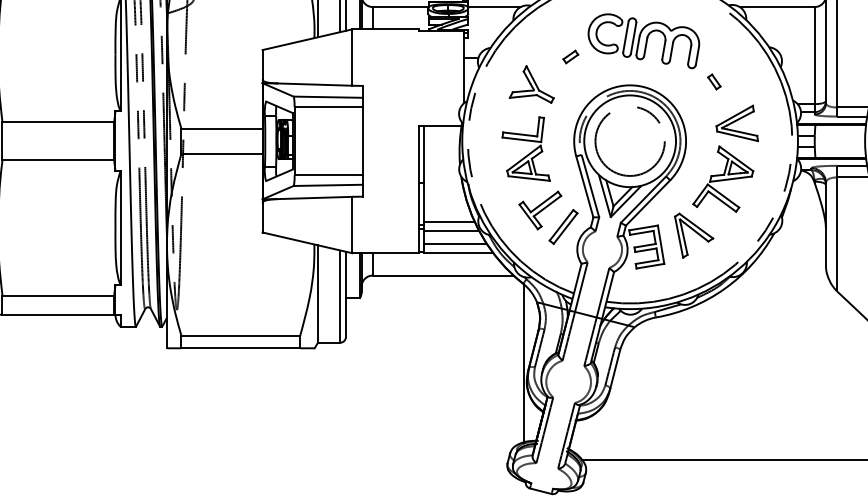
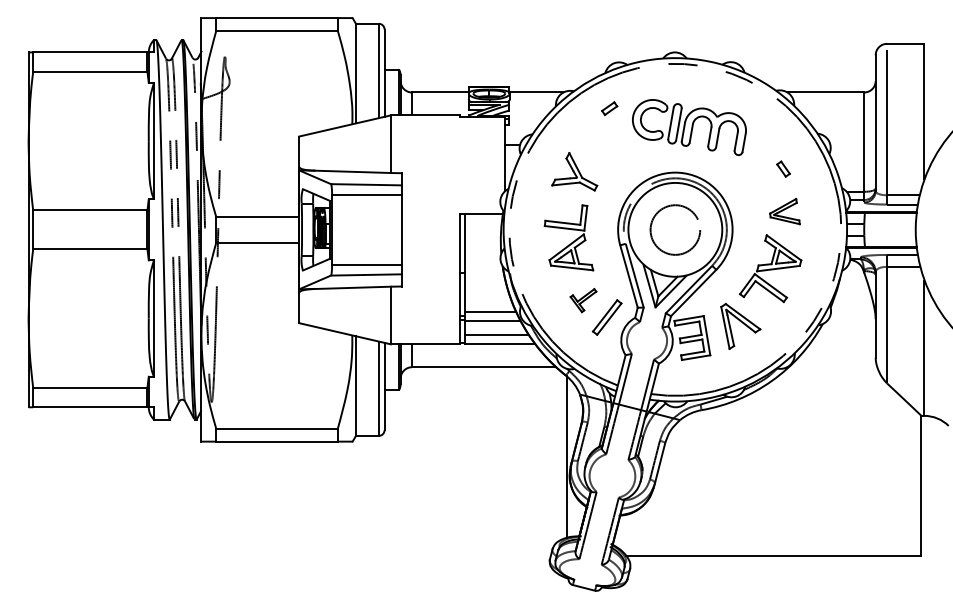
part: (570, 56) -> (609, 108), moved
part: (714, 81) -> (783, 168), moved
part: (736, 123) -> (784, 211), size x0.7
circle: (630, 141) -> (675, 230), size x0.7
part: (540, 210) -> (583, 300), size x0.6

